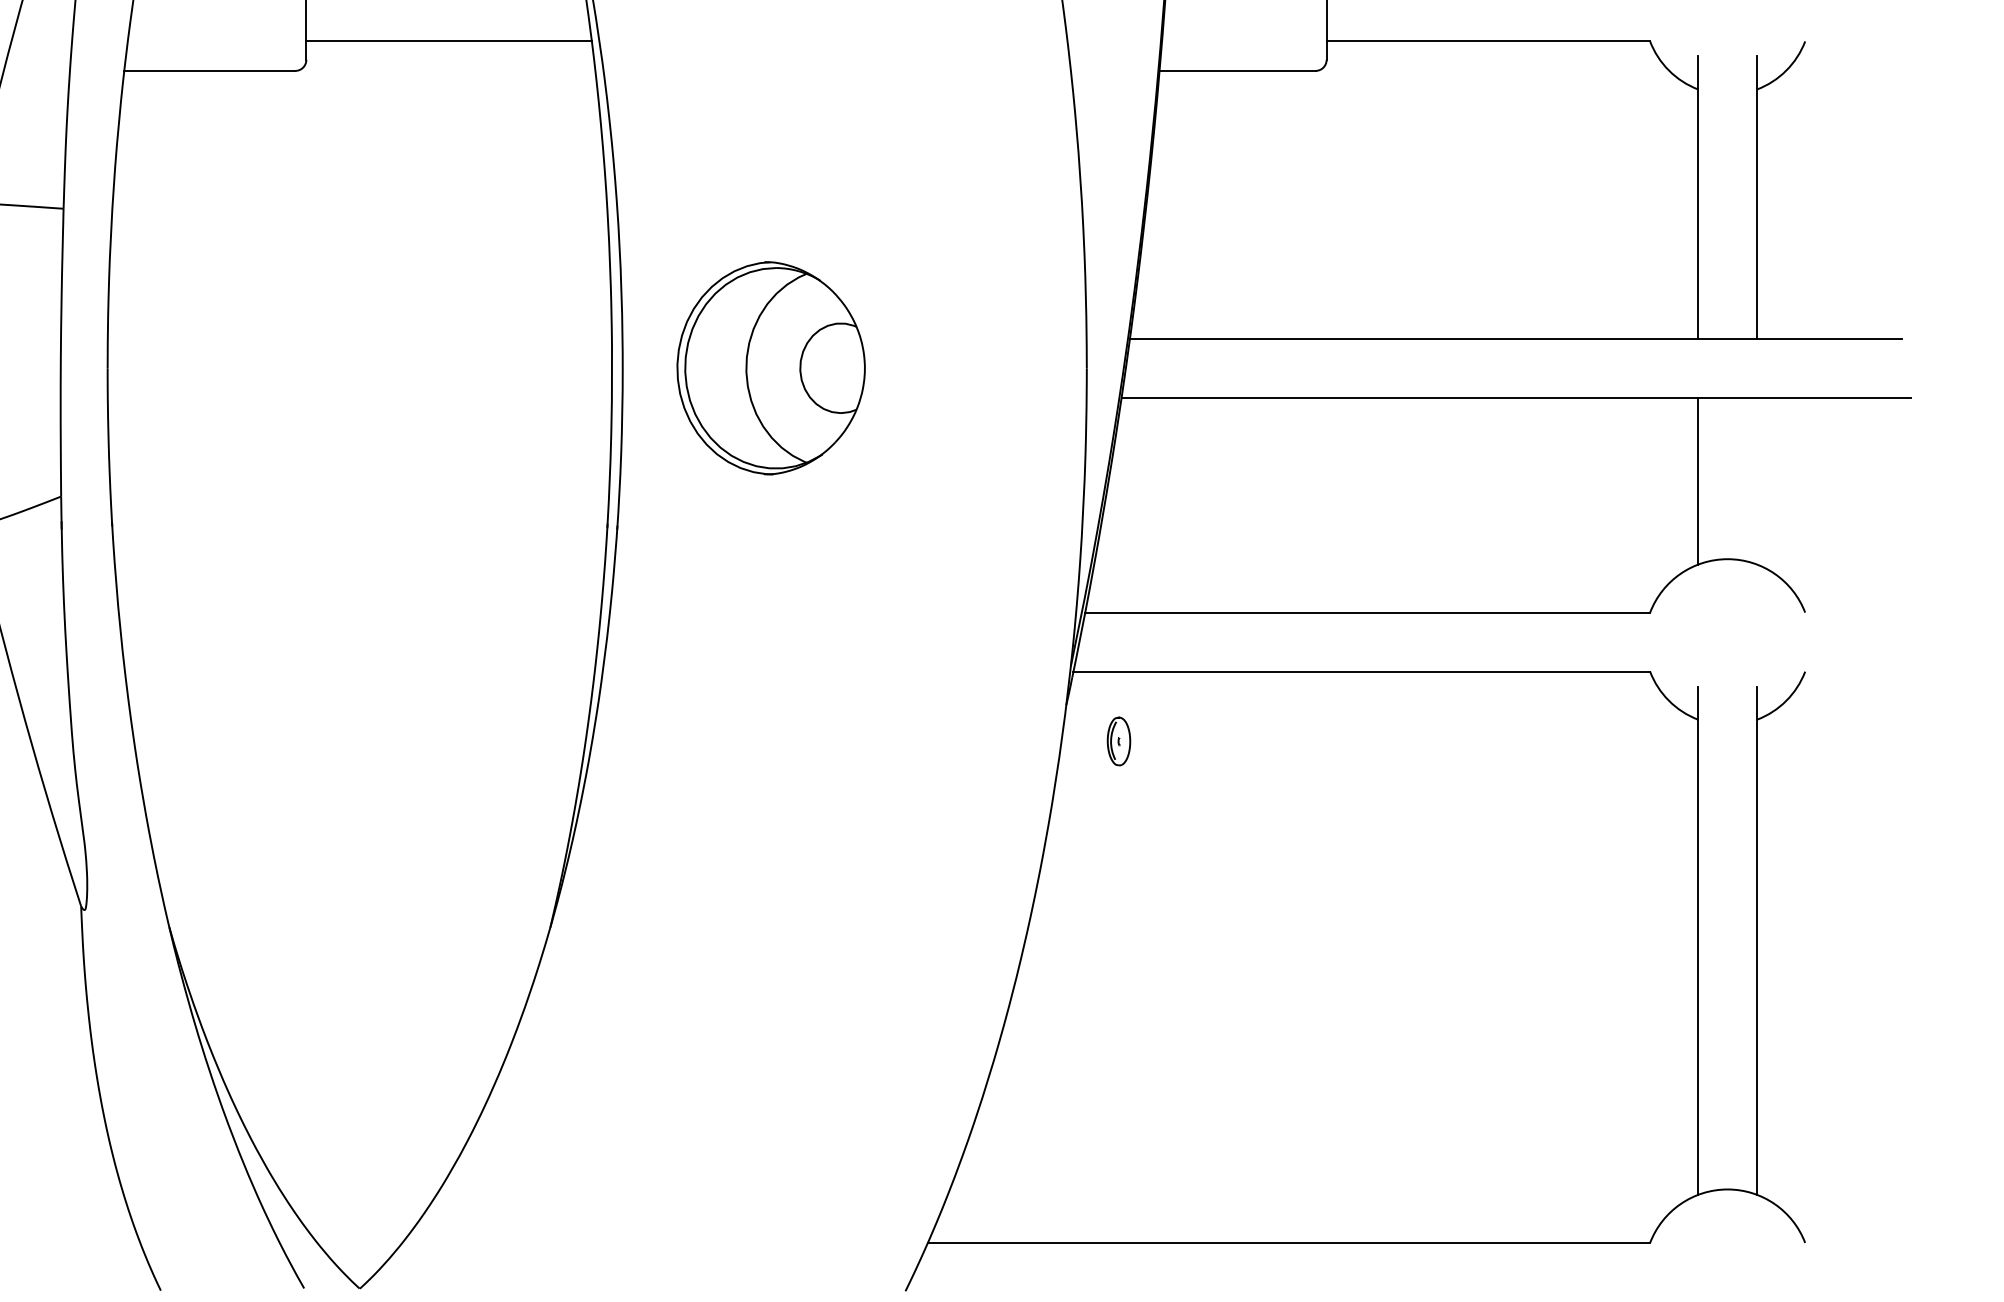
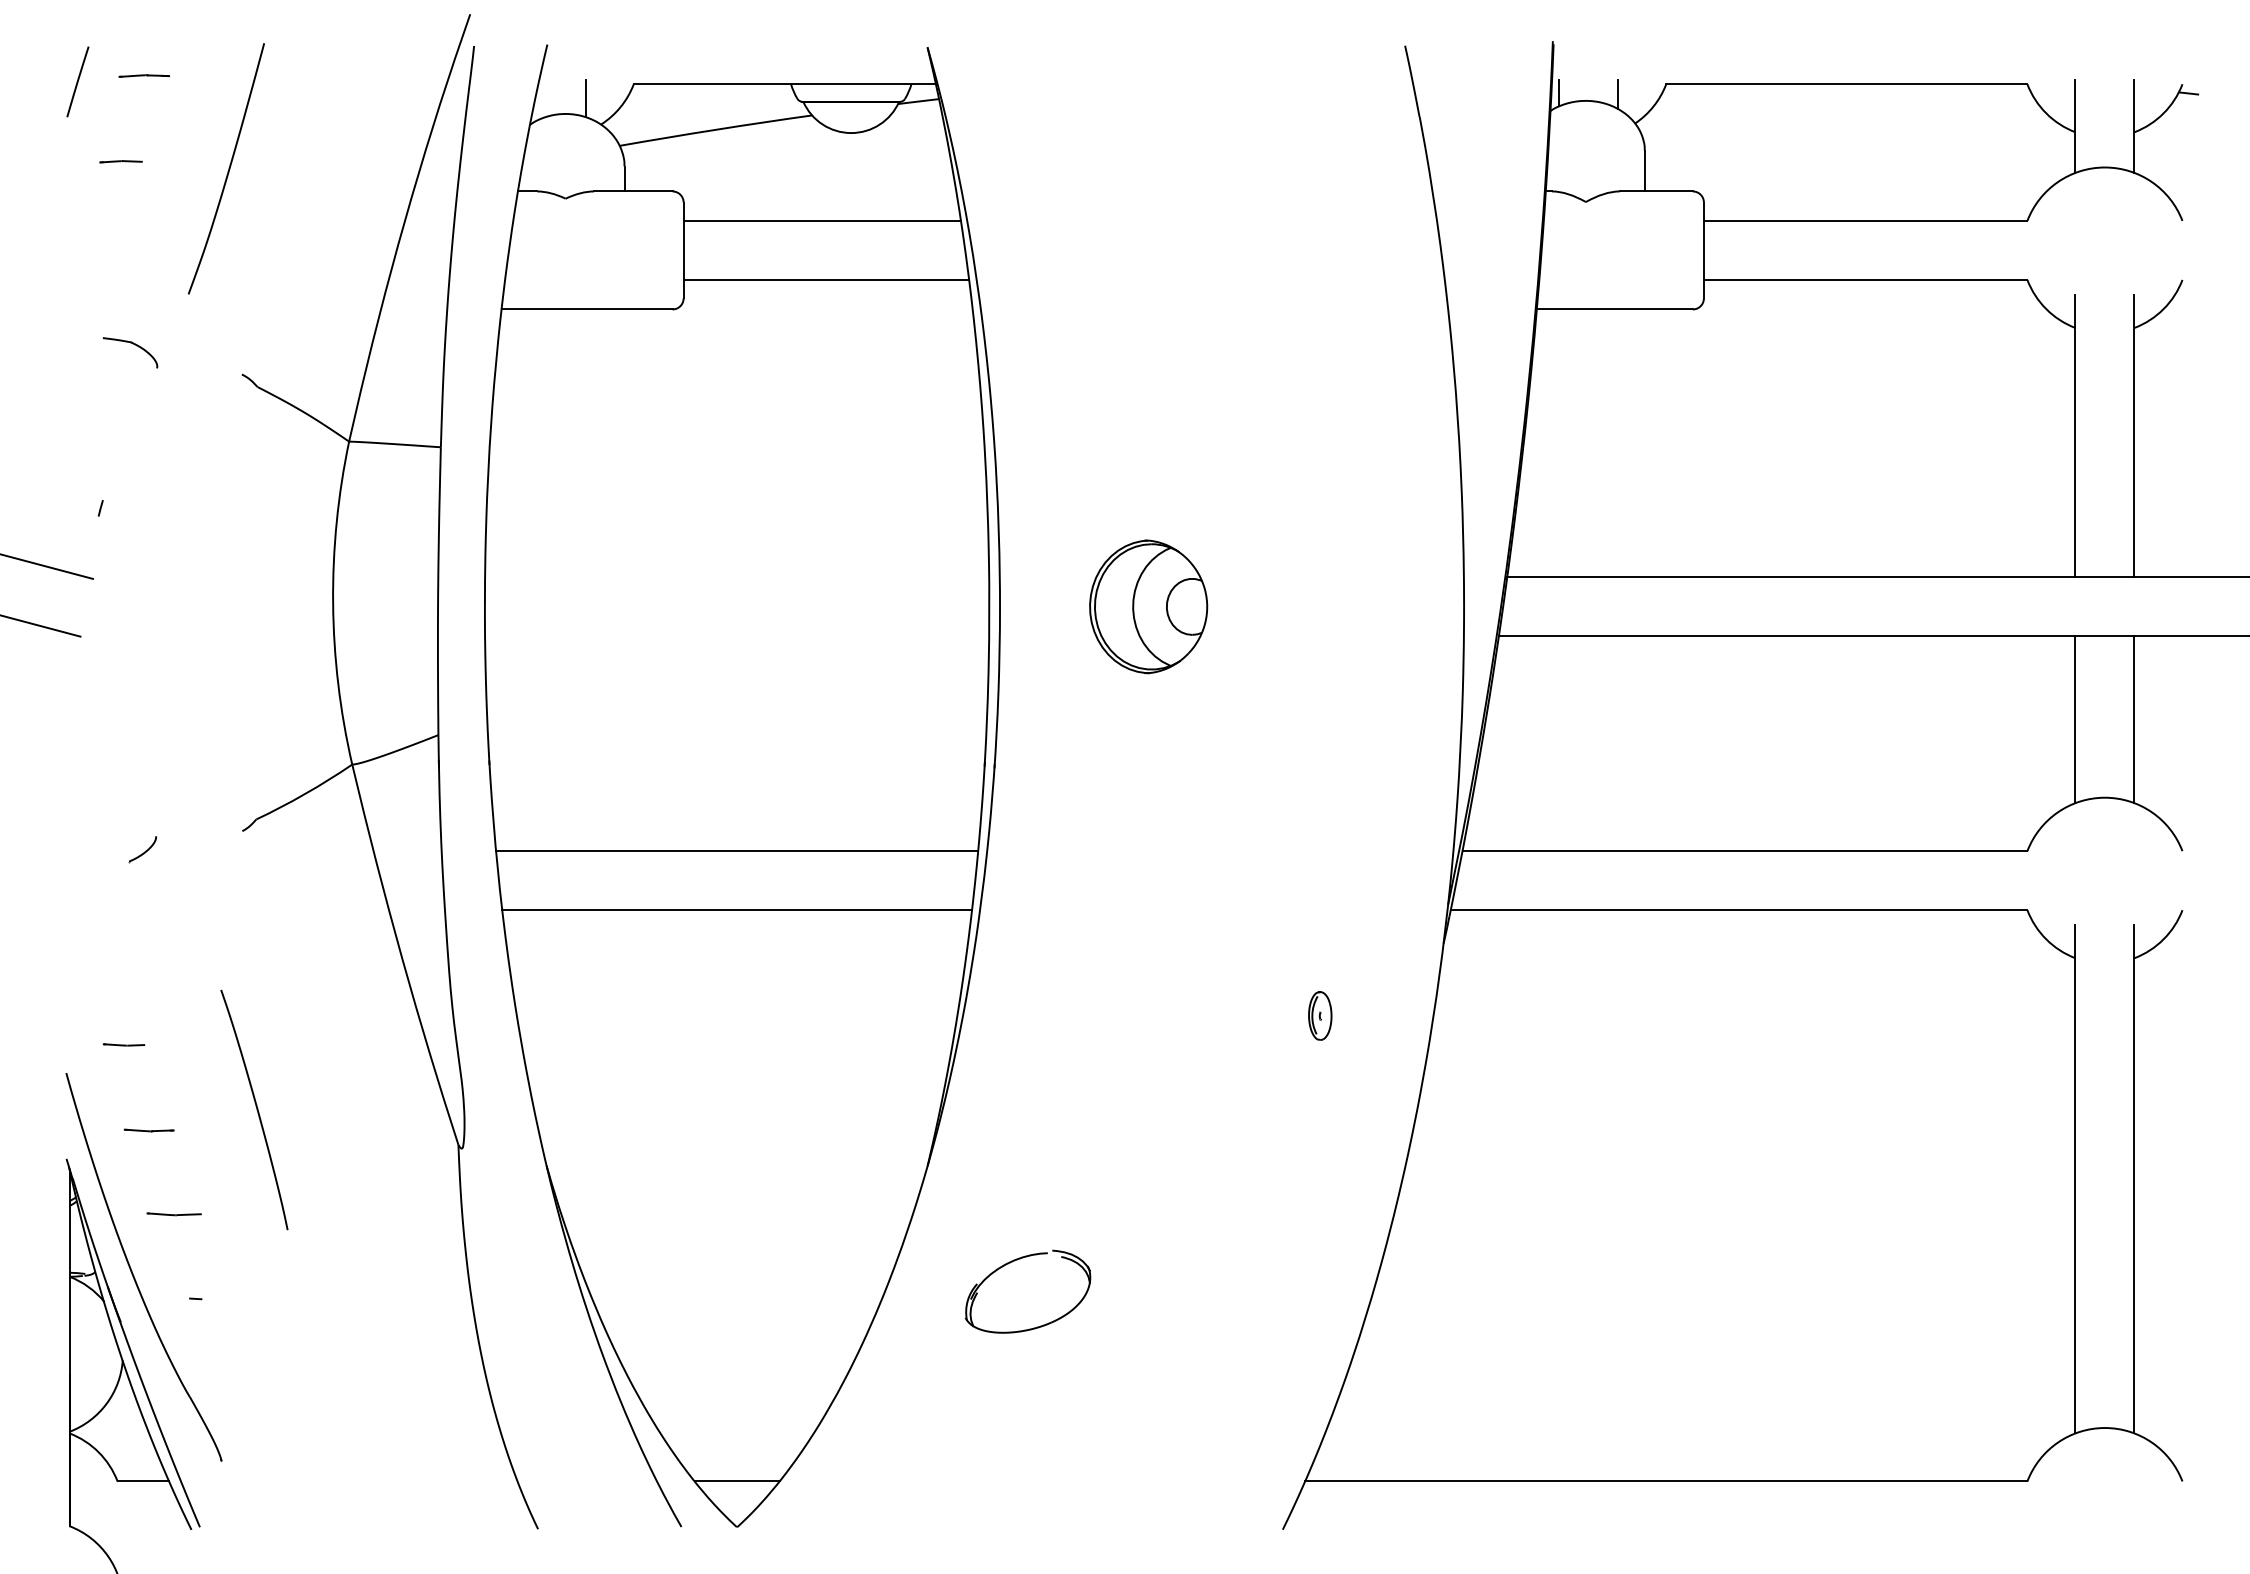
part: (771, 367) -> (1148, 606), size x0.62
line: (1757, 480) -> (2134, 719), added
line: (360, 612) -> (737, 851), added
line: (359, 671) -> (736, 910), added
part: (1119, 740) -> (1320, 1015), moved
part: (640, 1021) -> (1017, 1260), added
line: (359, 1242) -> (736, 1481), added

